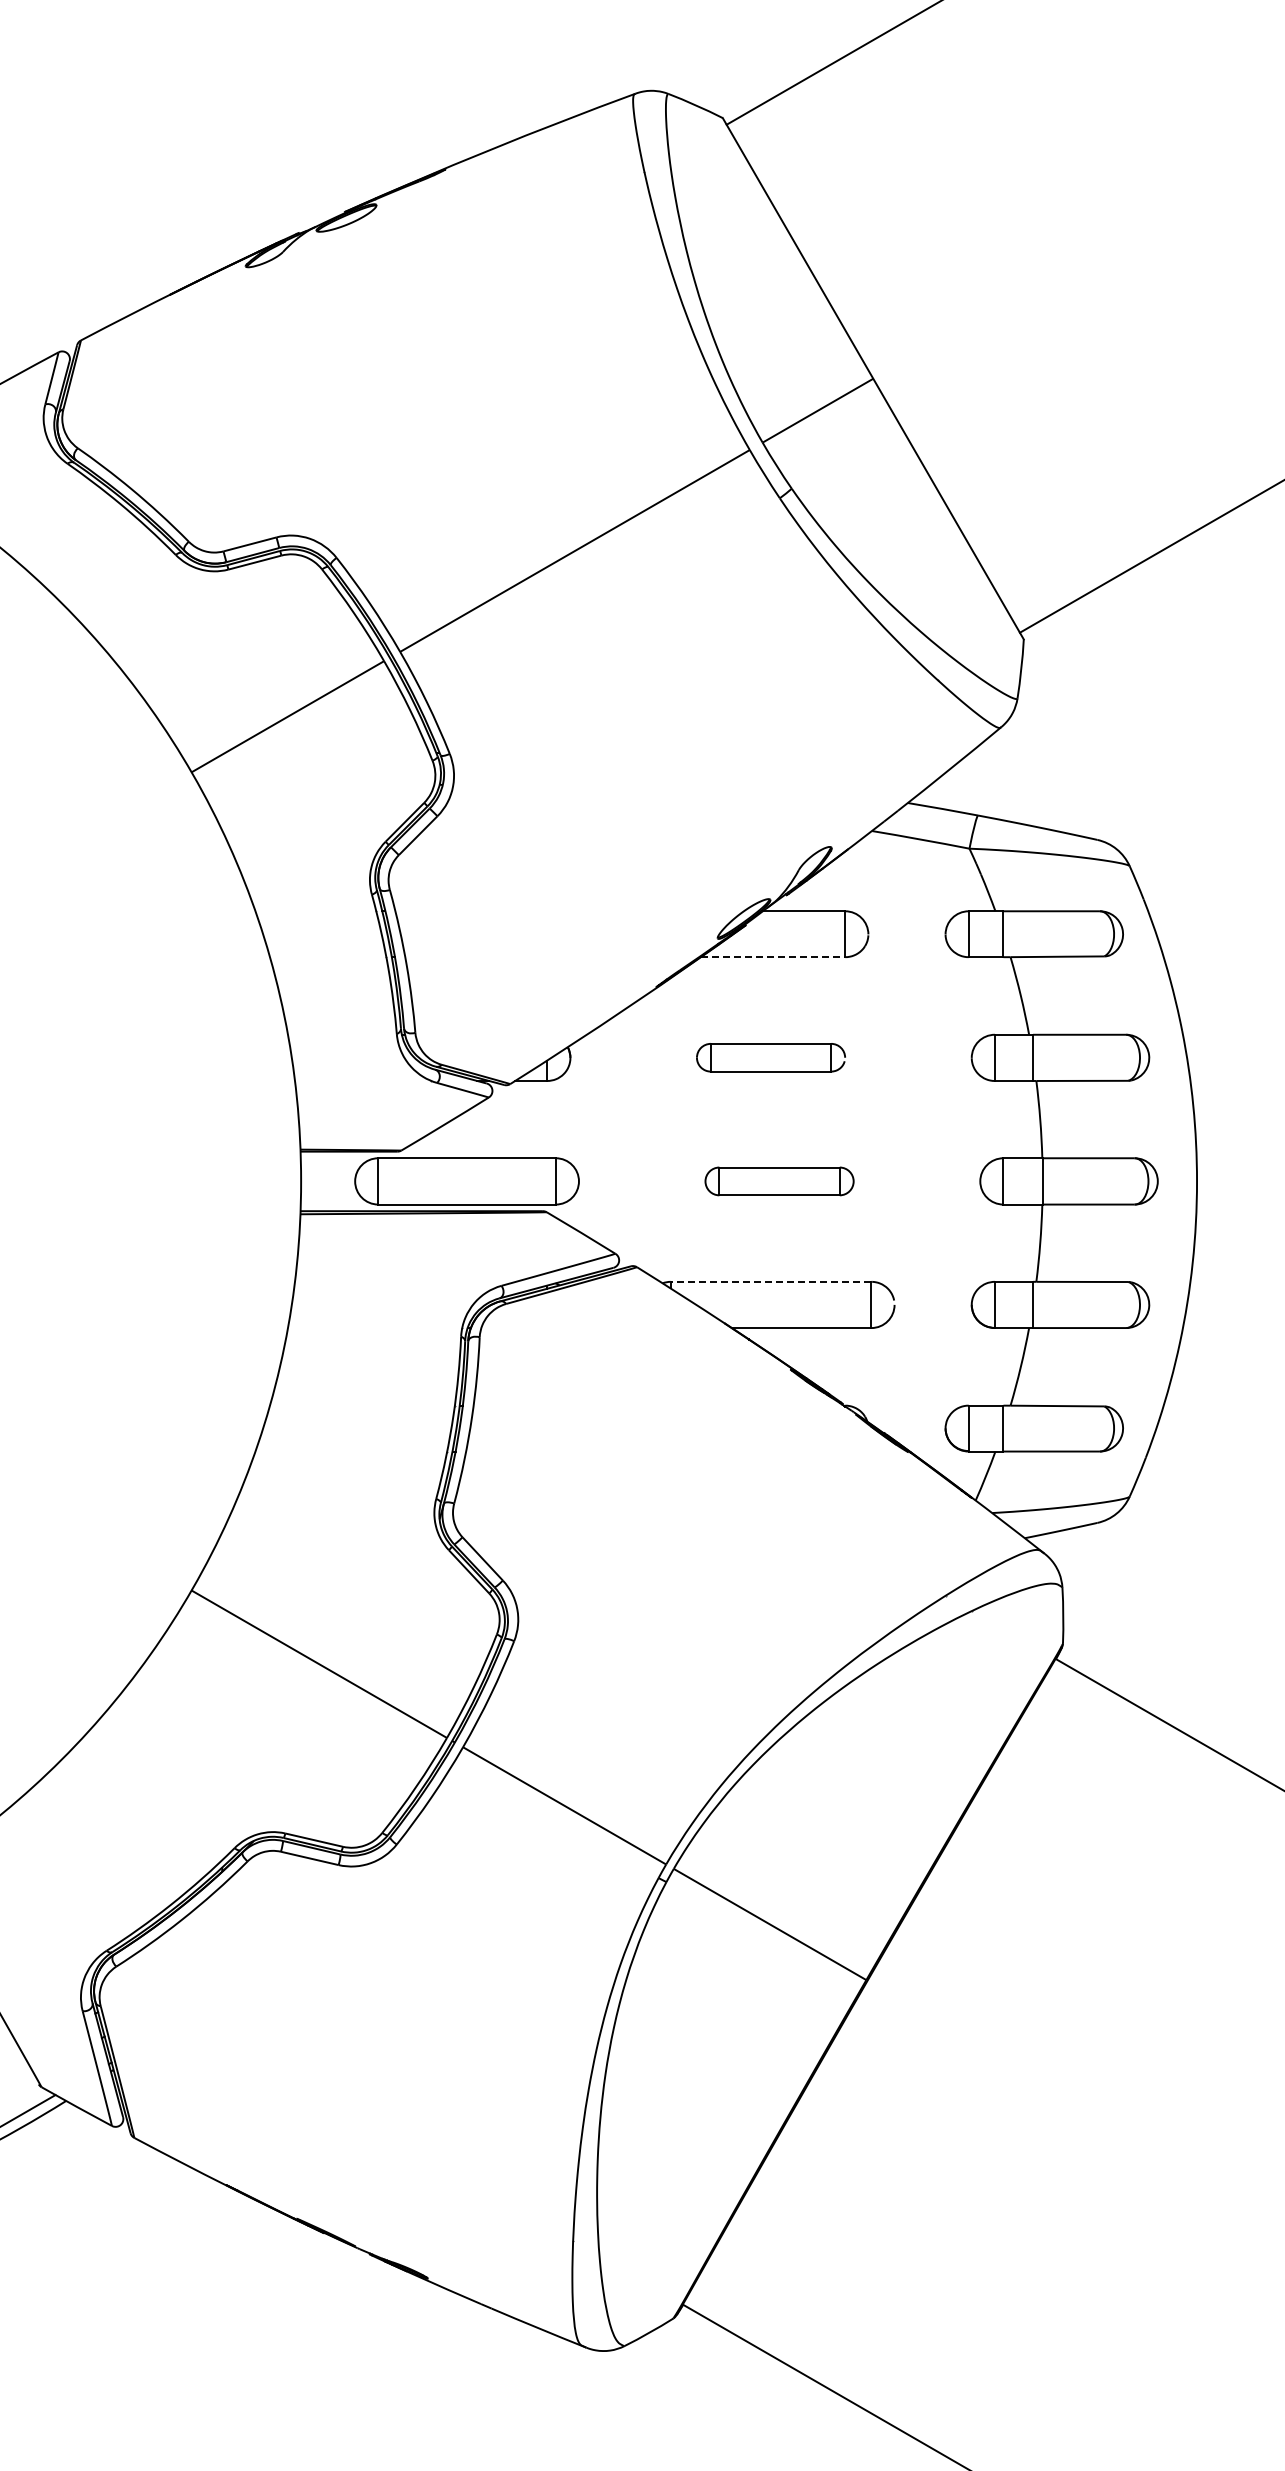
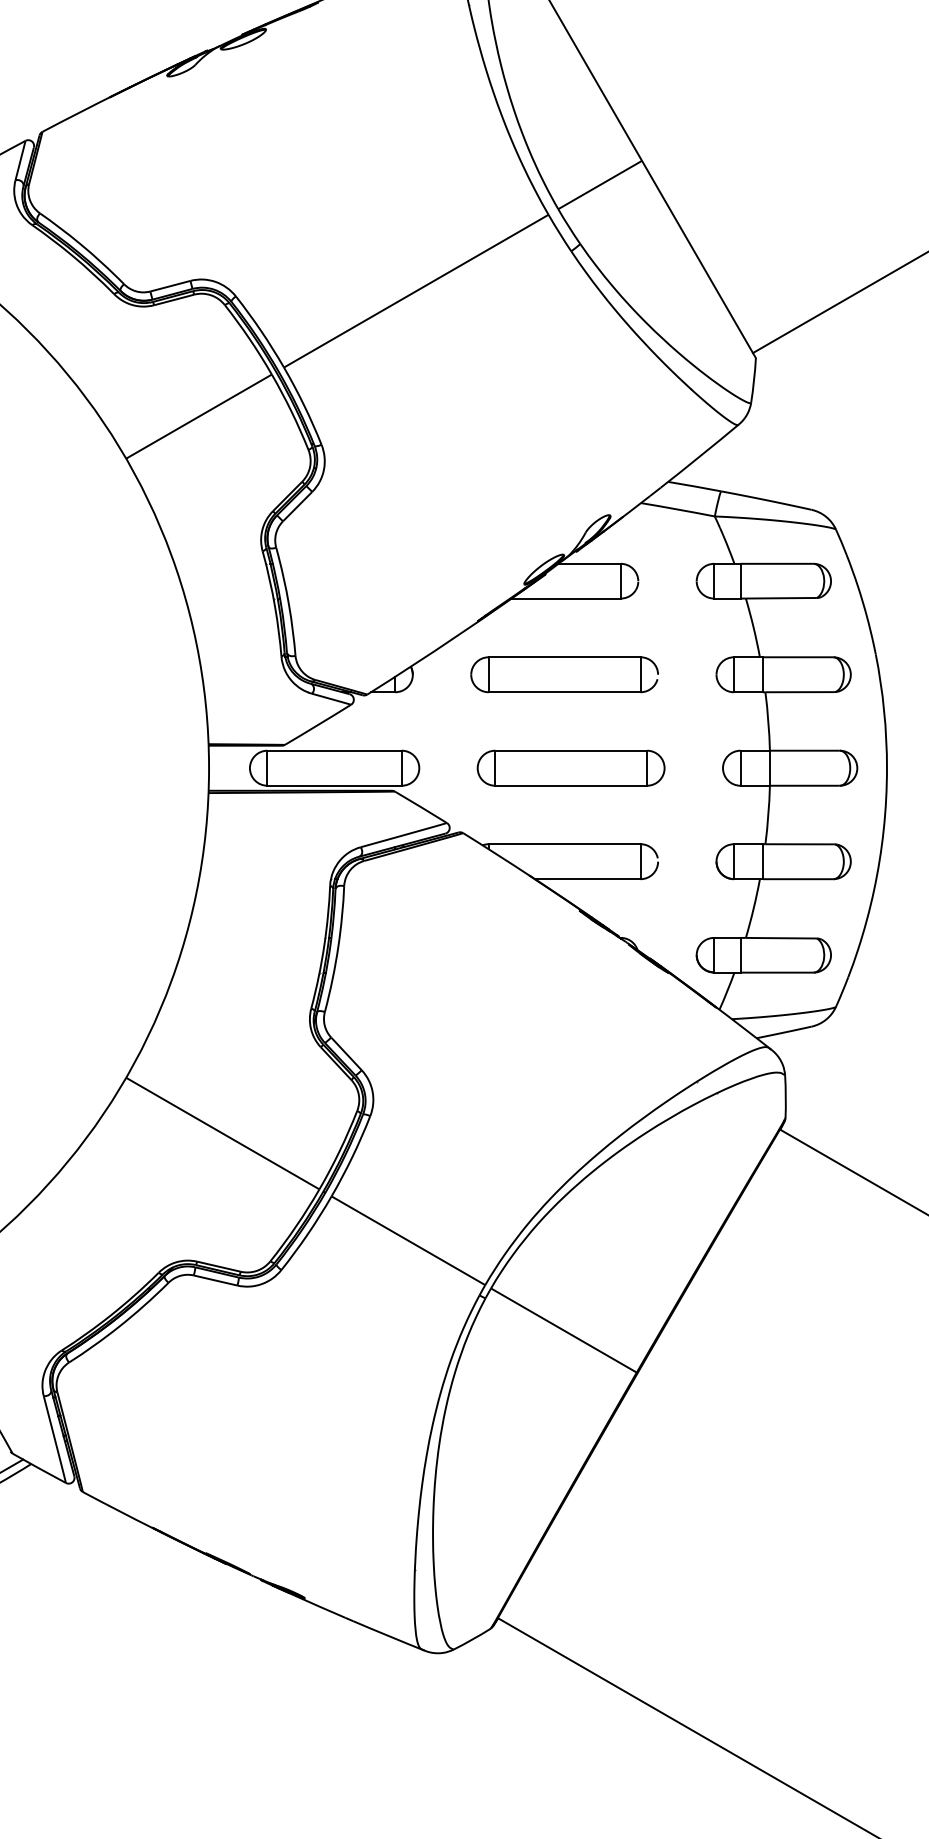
line: (773, 957) -> (566, 598), dashed -> solid
part: (770, 1057) -> (564, 674), size x1.67
part: (779, 1181) -> (571, 768), size x1.67
line: (770, 1281) -> (564, 843), dashed -> solid

